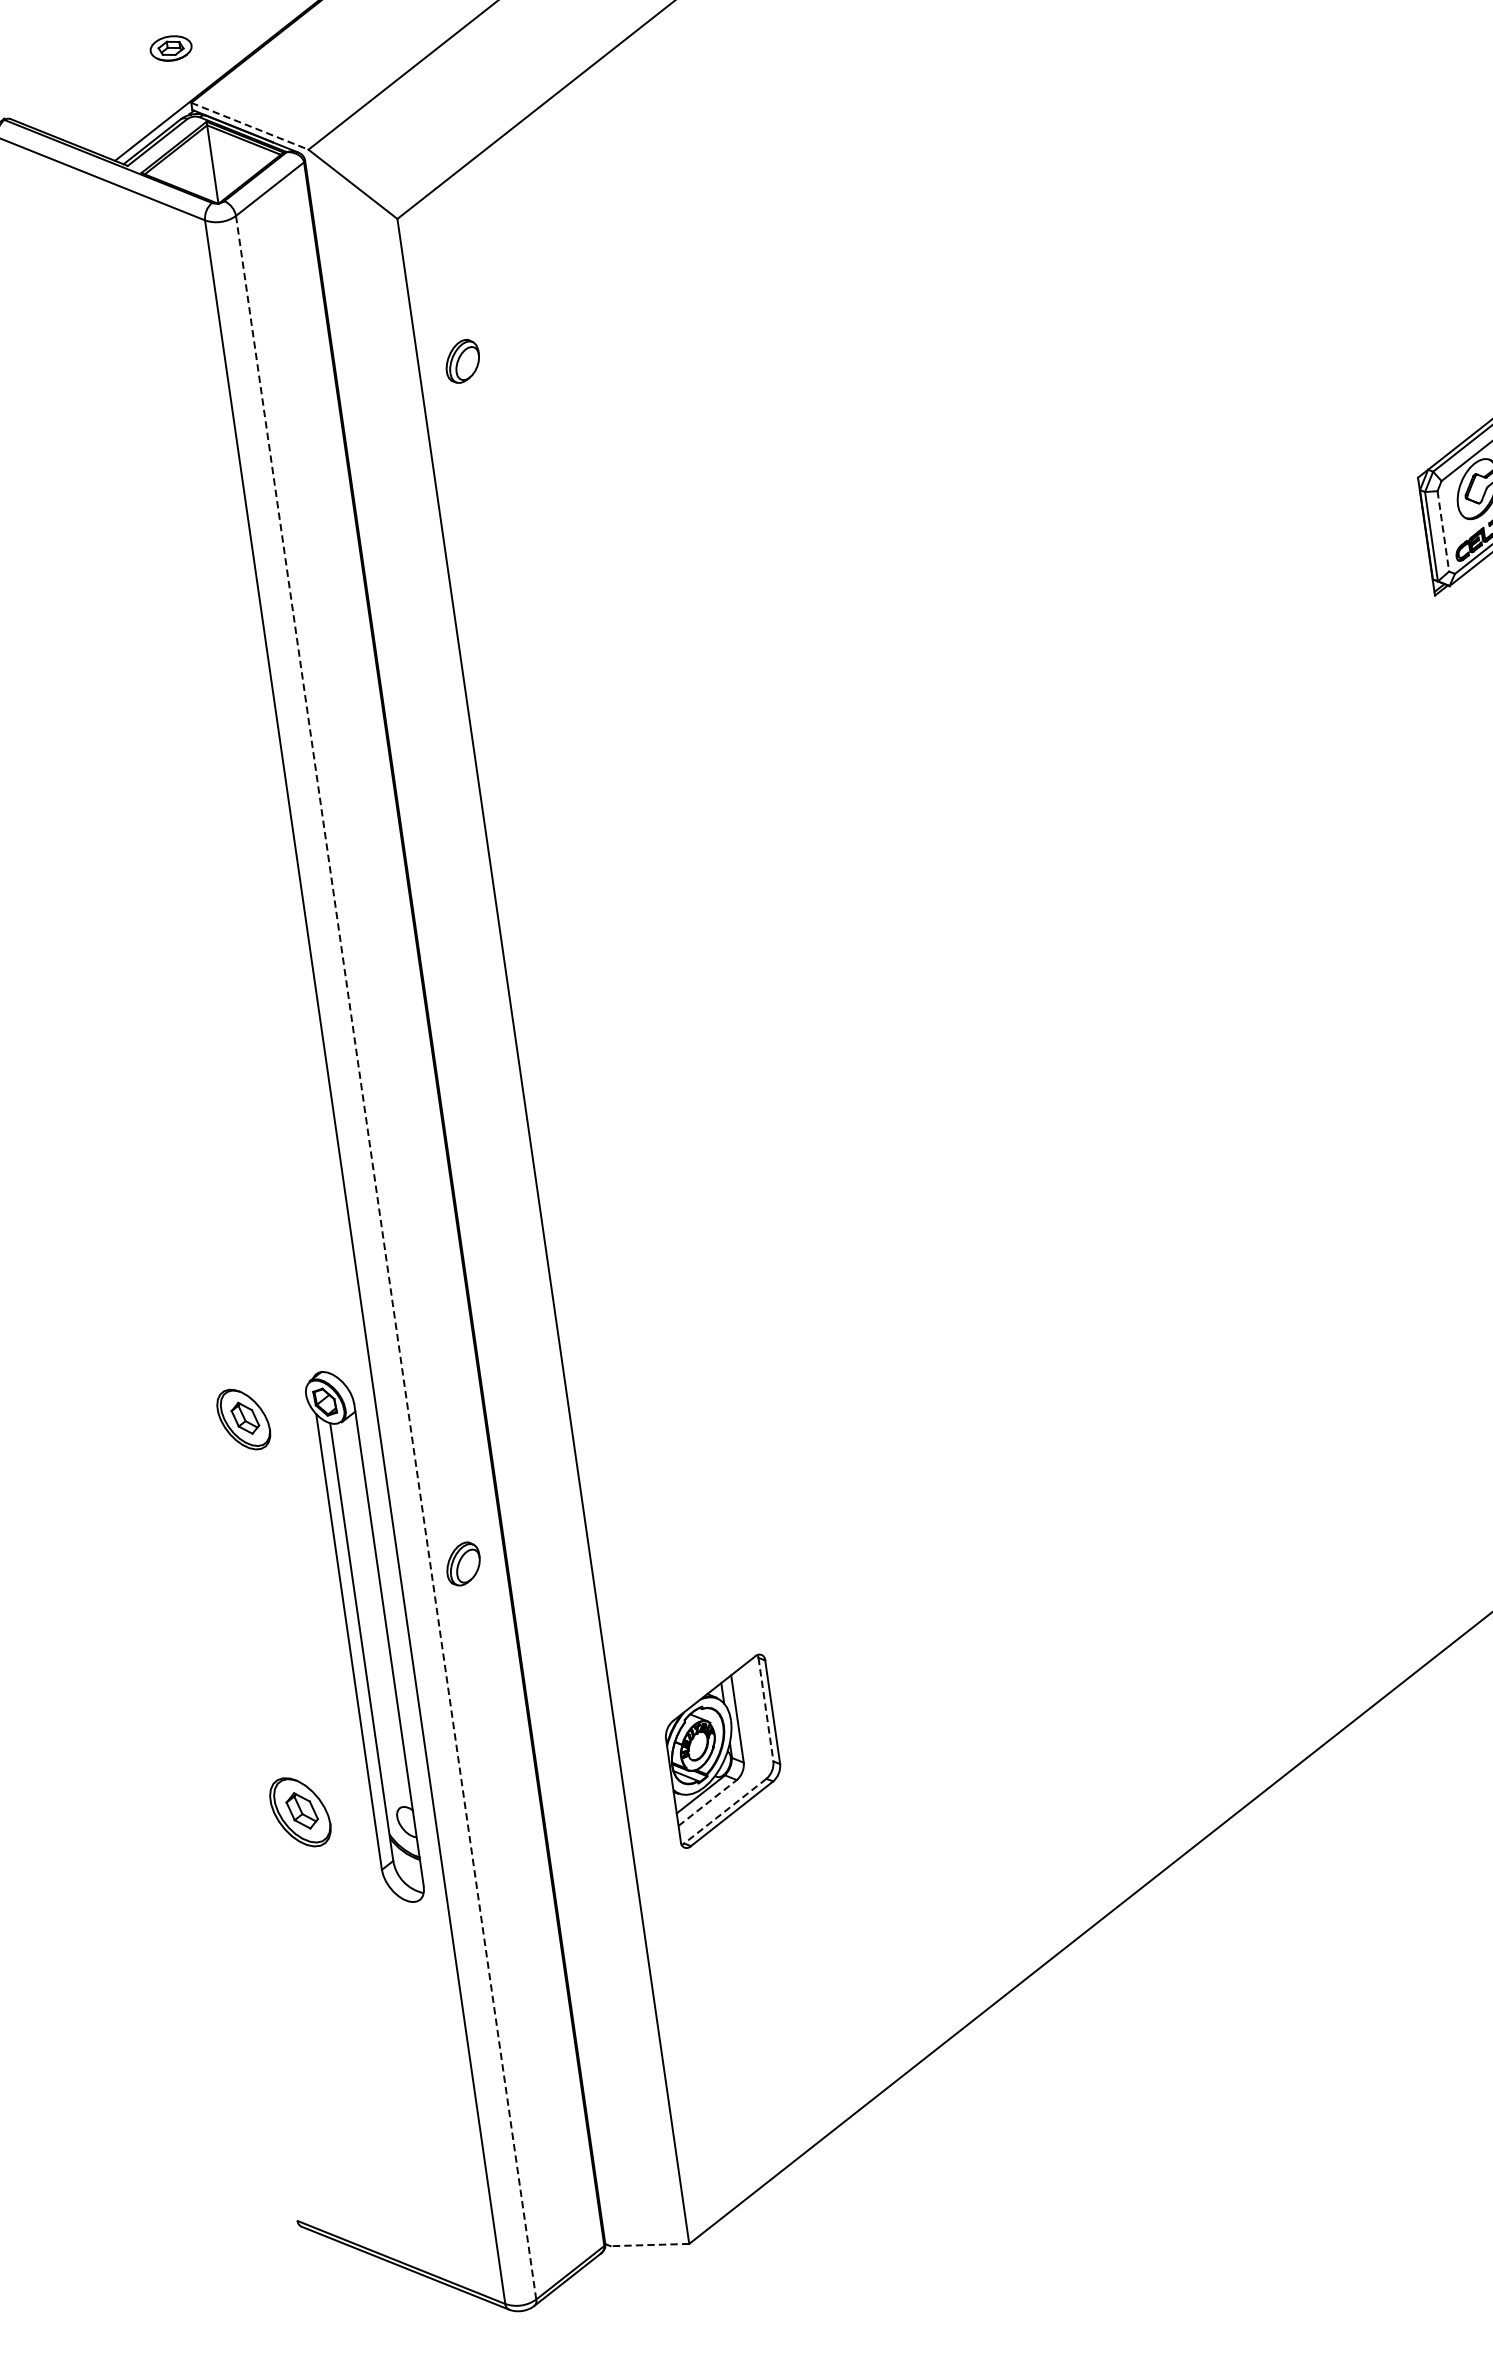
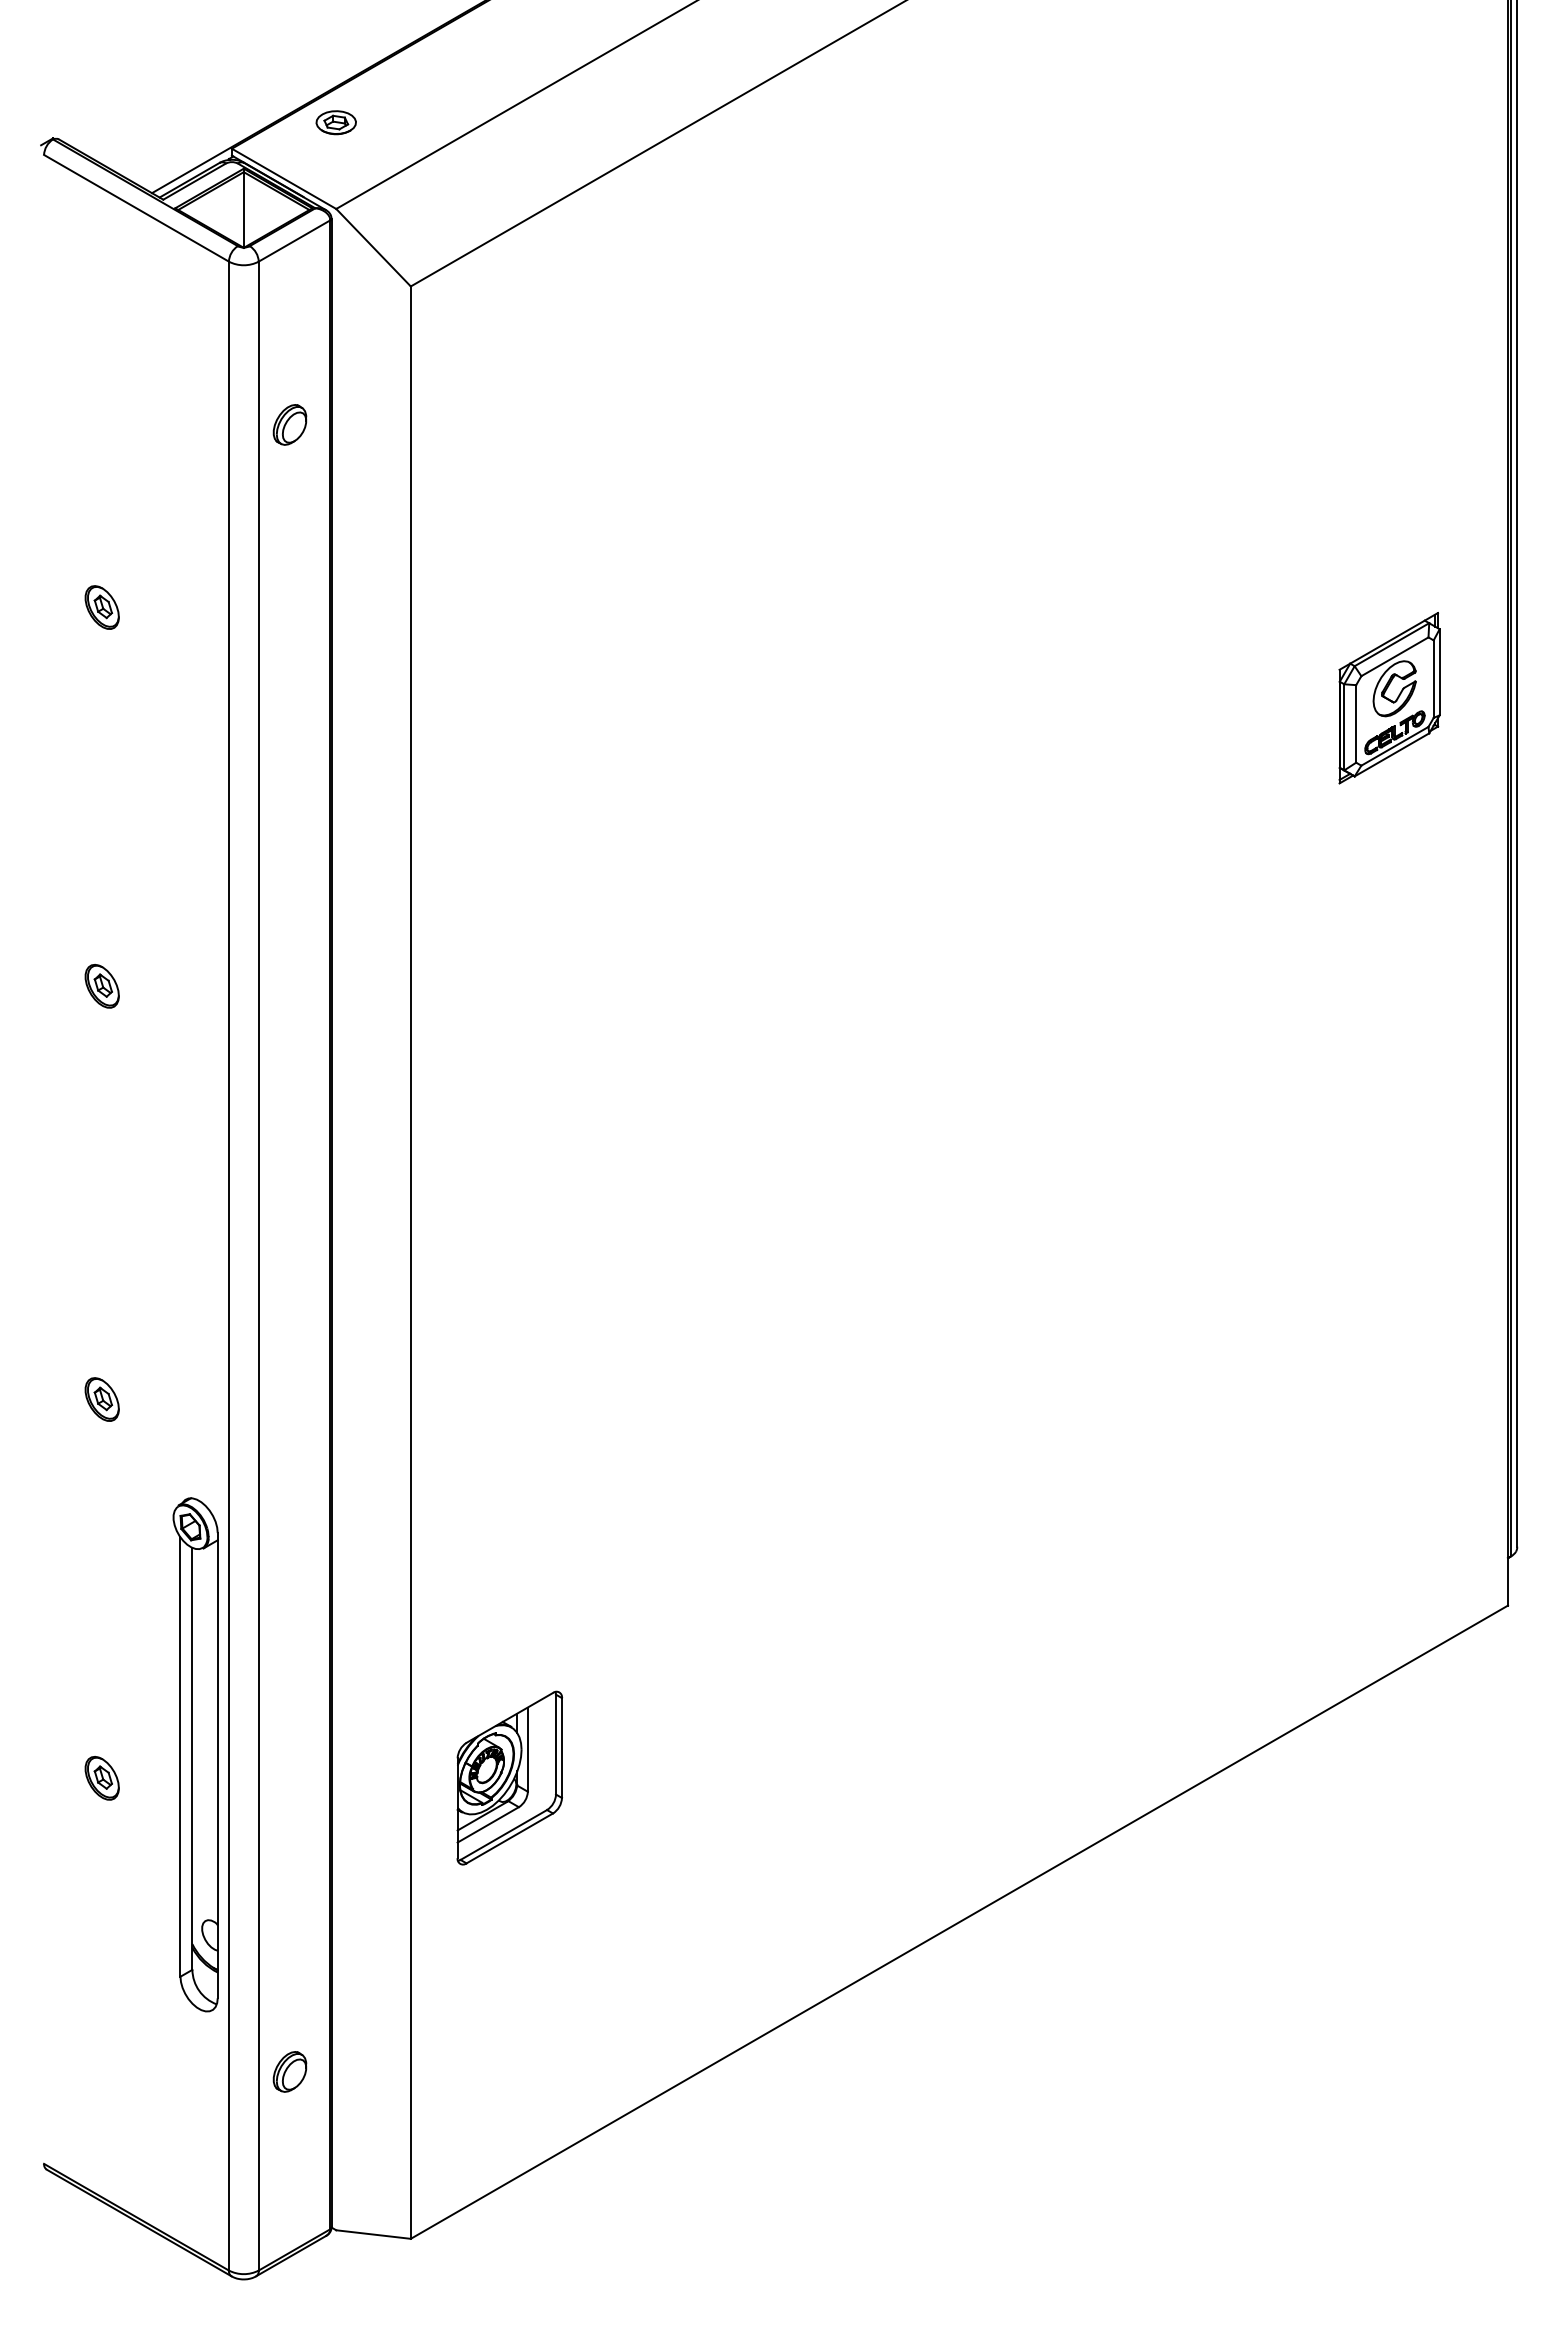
part: (170, 48) -> (335, 122), moved
line: (250, 126) -> (284, 179), dashed -> solid
part: (462, 361) -> (289, 424), moved
line: (1443, 530) -> (1356, 723), dashed -> solid
part: (124, 598) -> (101, 607), added
part: (181, 991) -> (101, 986), added
line: (385, 1258) -> (258, 1266), dashed -> solid
part: (242, 1419) -> (101, 1399), size x0.71
part: (462, 1563) -> (289, 2071), moved
part: (364, 1637) -> (195, 1754), moved
line: (766, 1709) -> (556, 1744), dashed -> solid
line: (707, 1802) -> (488, 1824), dashed -> solid
line: (724, 1810) -> (503, 1834), dashed -> solid
part: (299, 1812) -> (101, 1778), size x0.62
line: (649, 2244) -> (373, 2234), dashed -> solid

